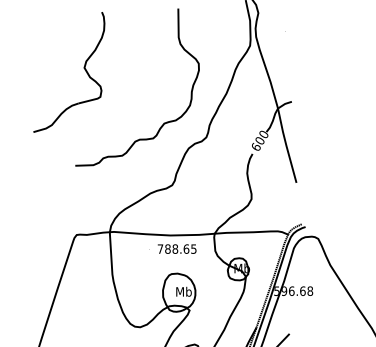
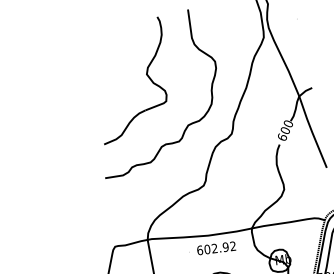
part: (83, 68) -> (145, 75), moved
text: (176, 248) -> (215, 247), 788.65 -> 602.92

